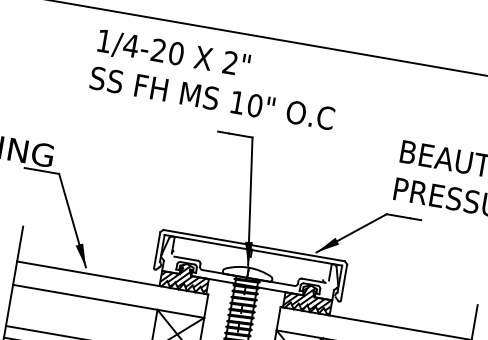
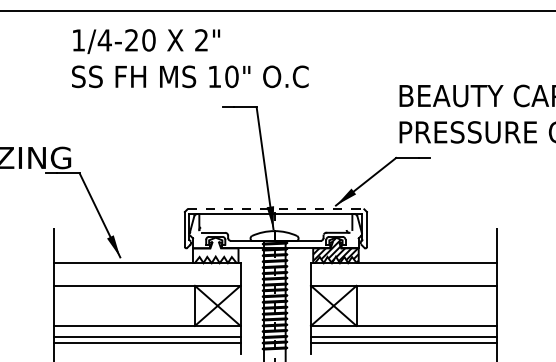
text: (215, 79) -> (190, 58), moved
line: (254, 245) -> (276, 209), solid -> dashed
hatch: (184, 277) -> (215, 250), removed

